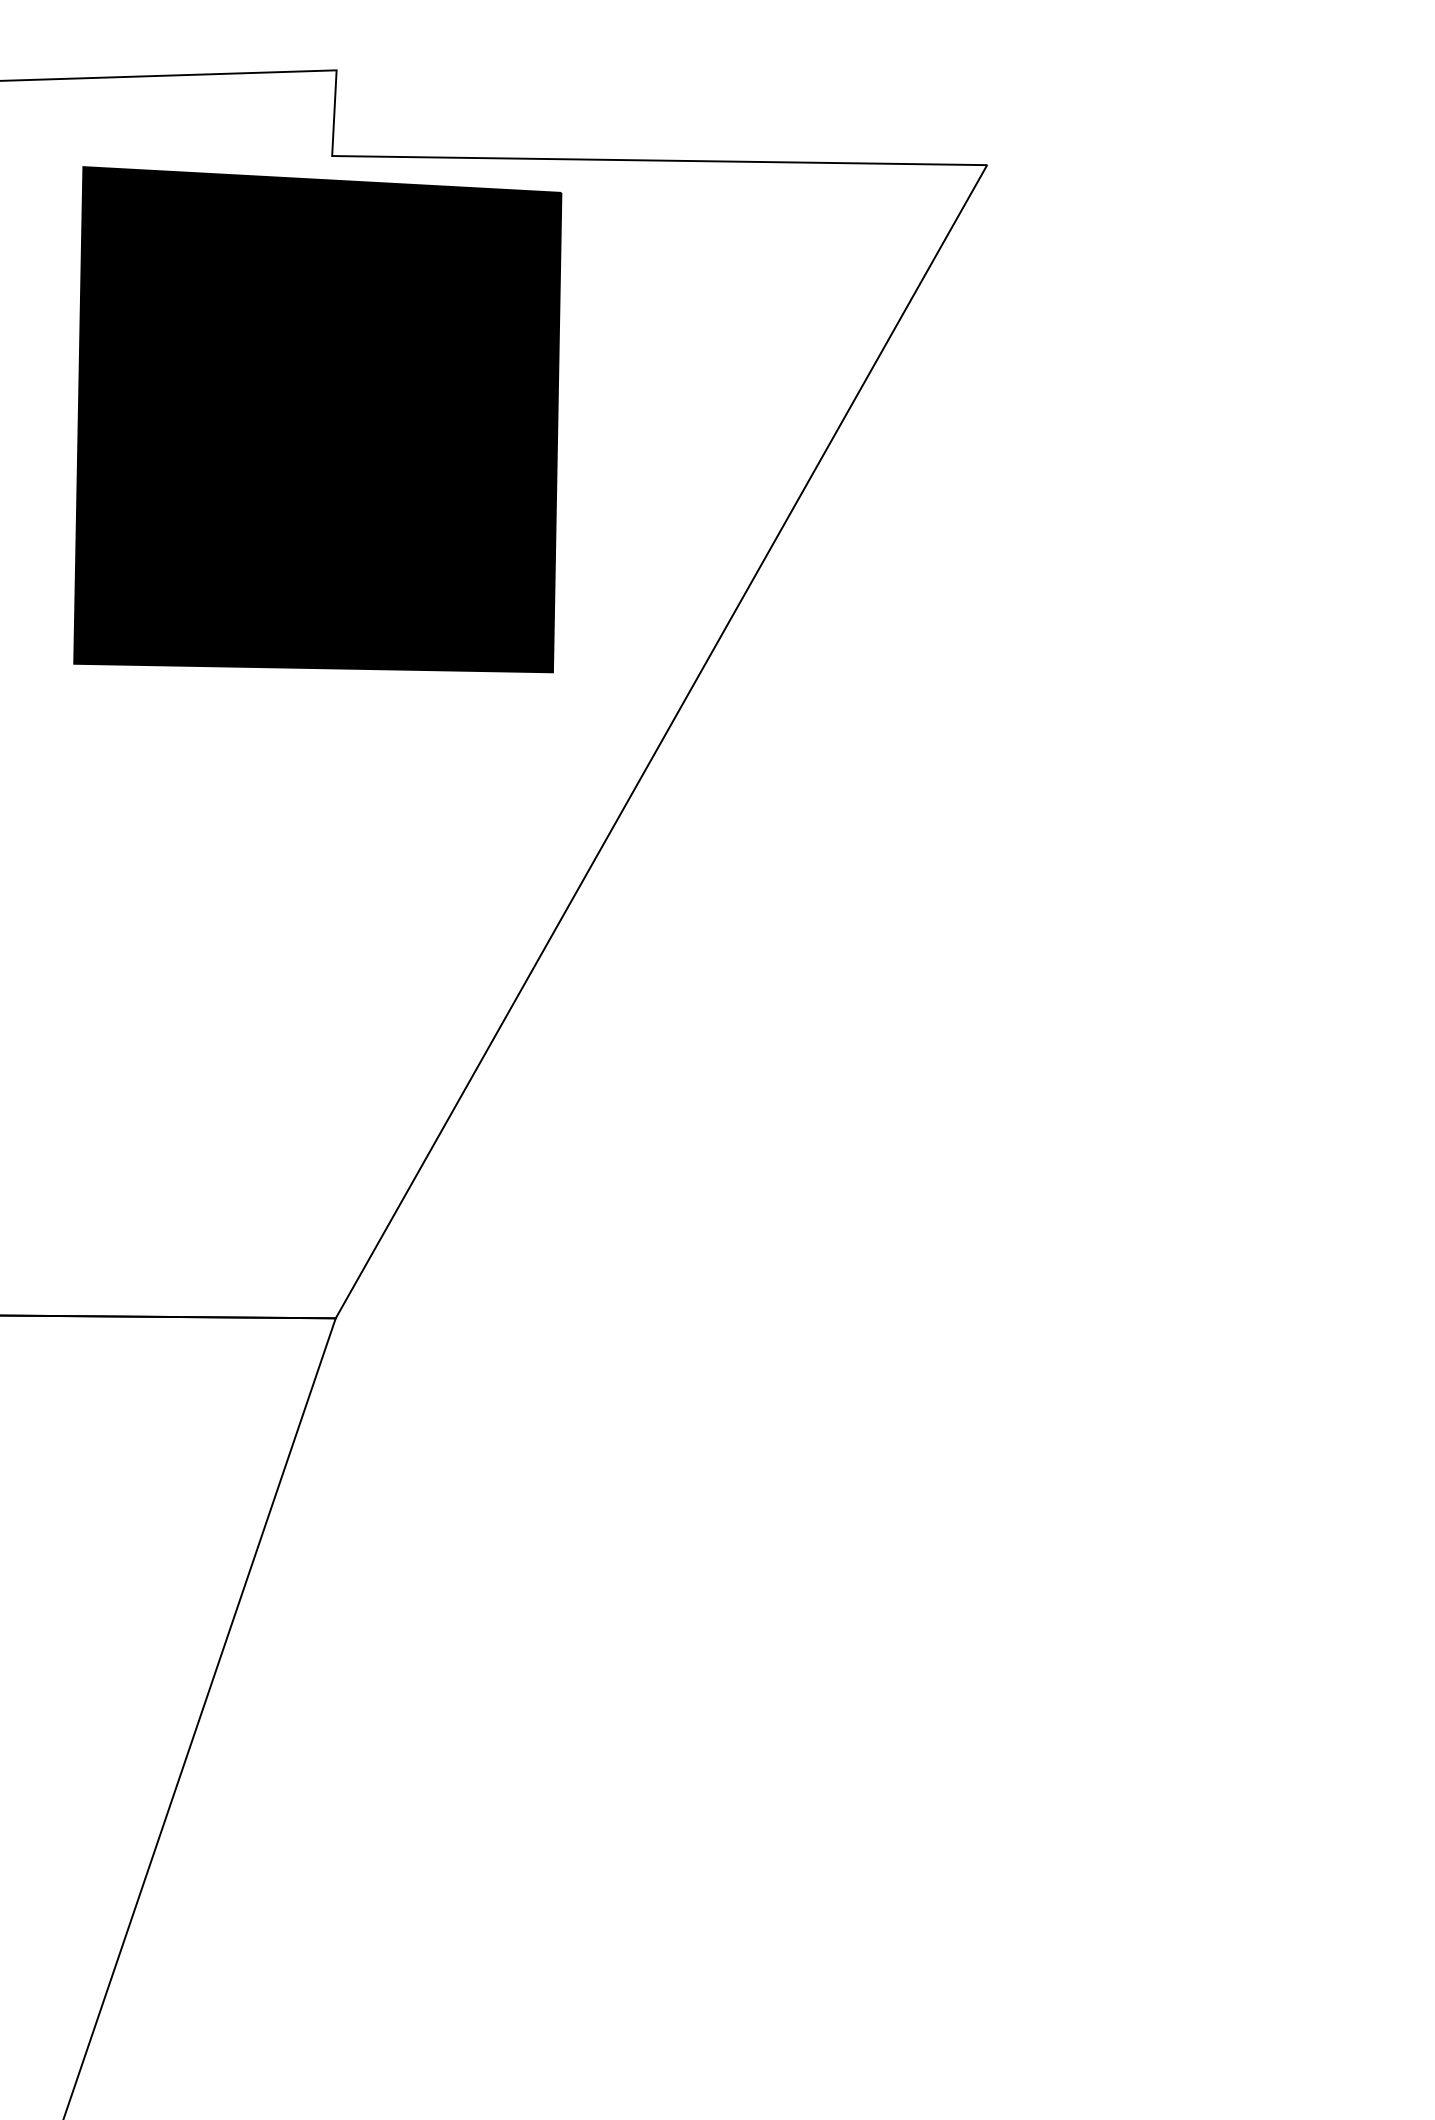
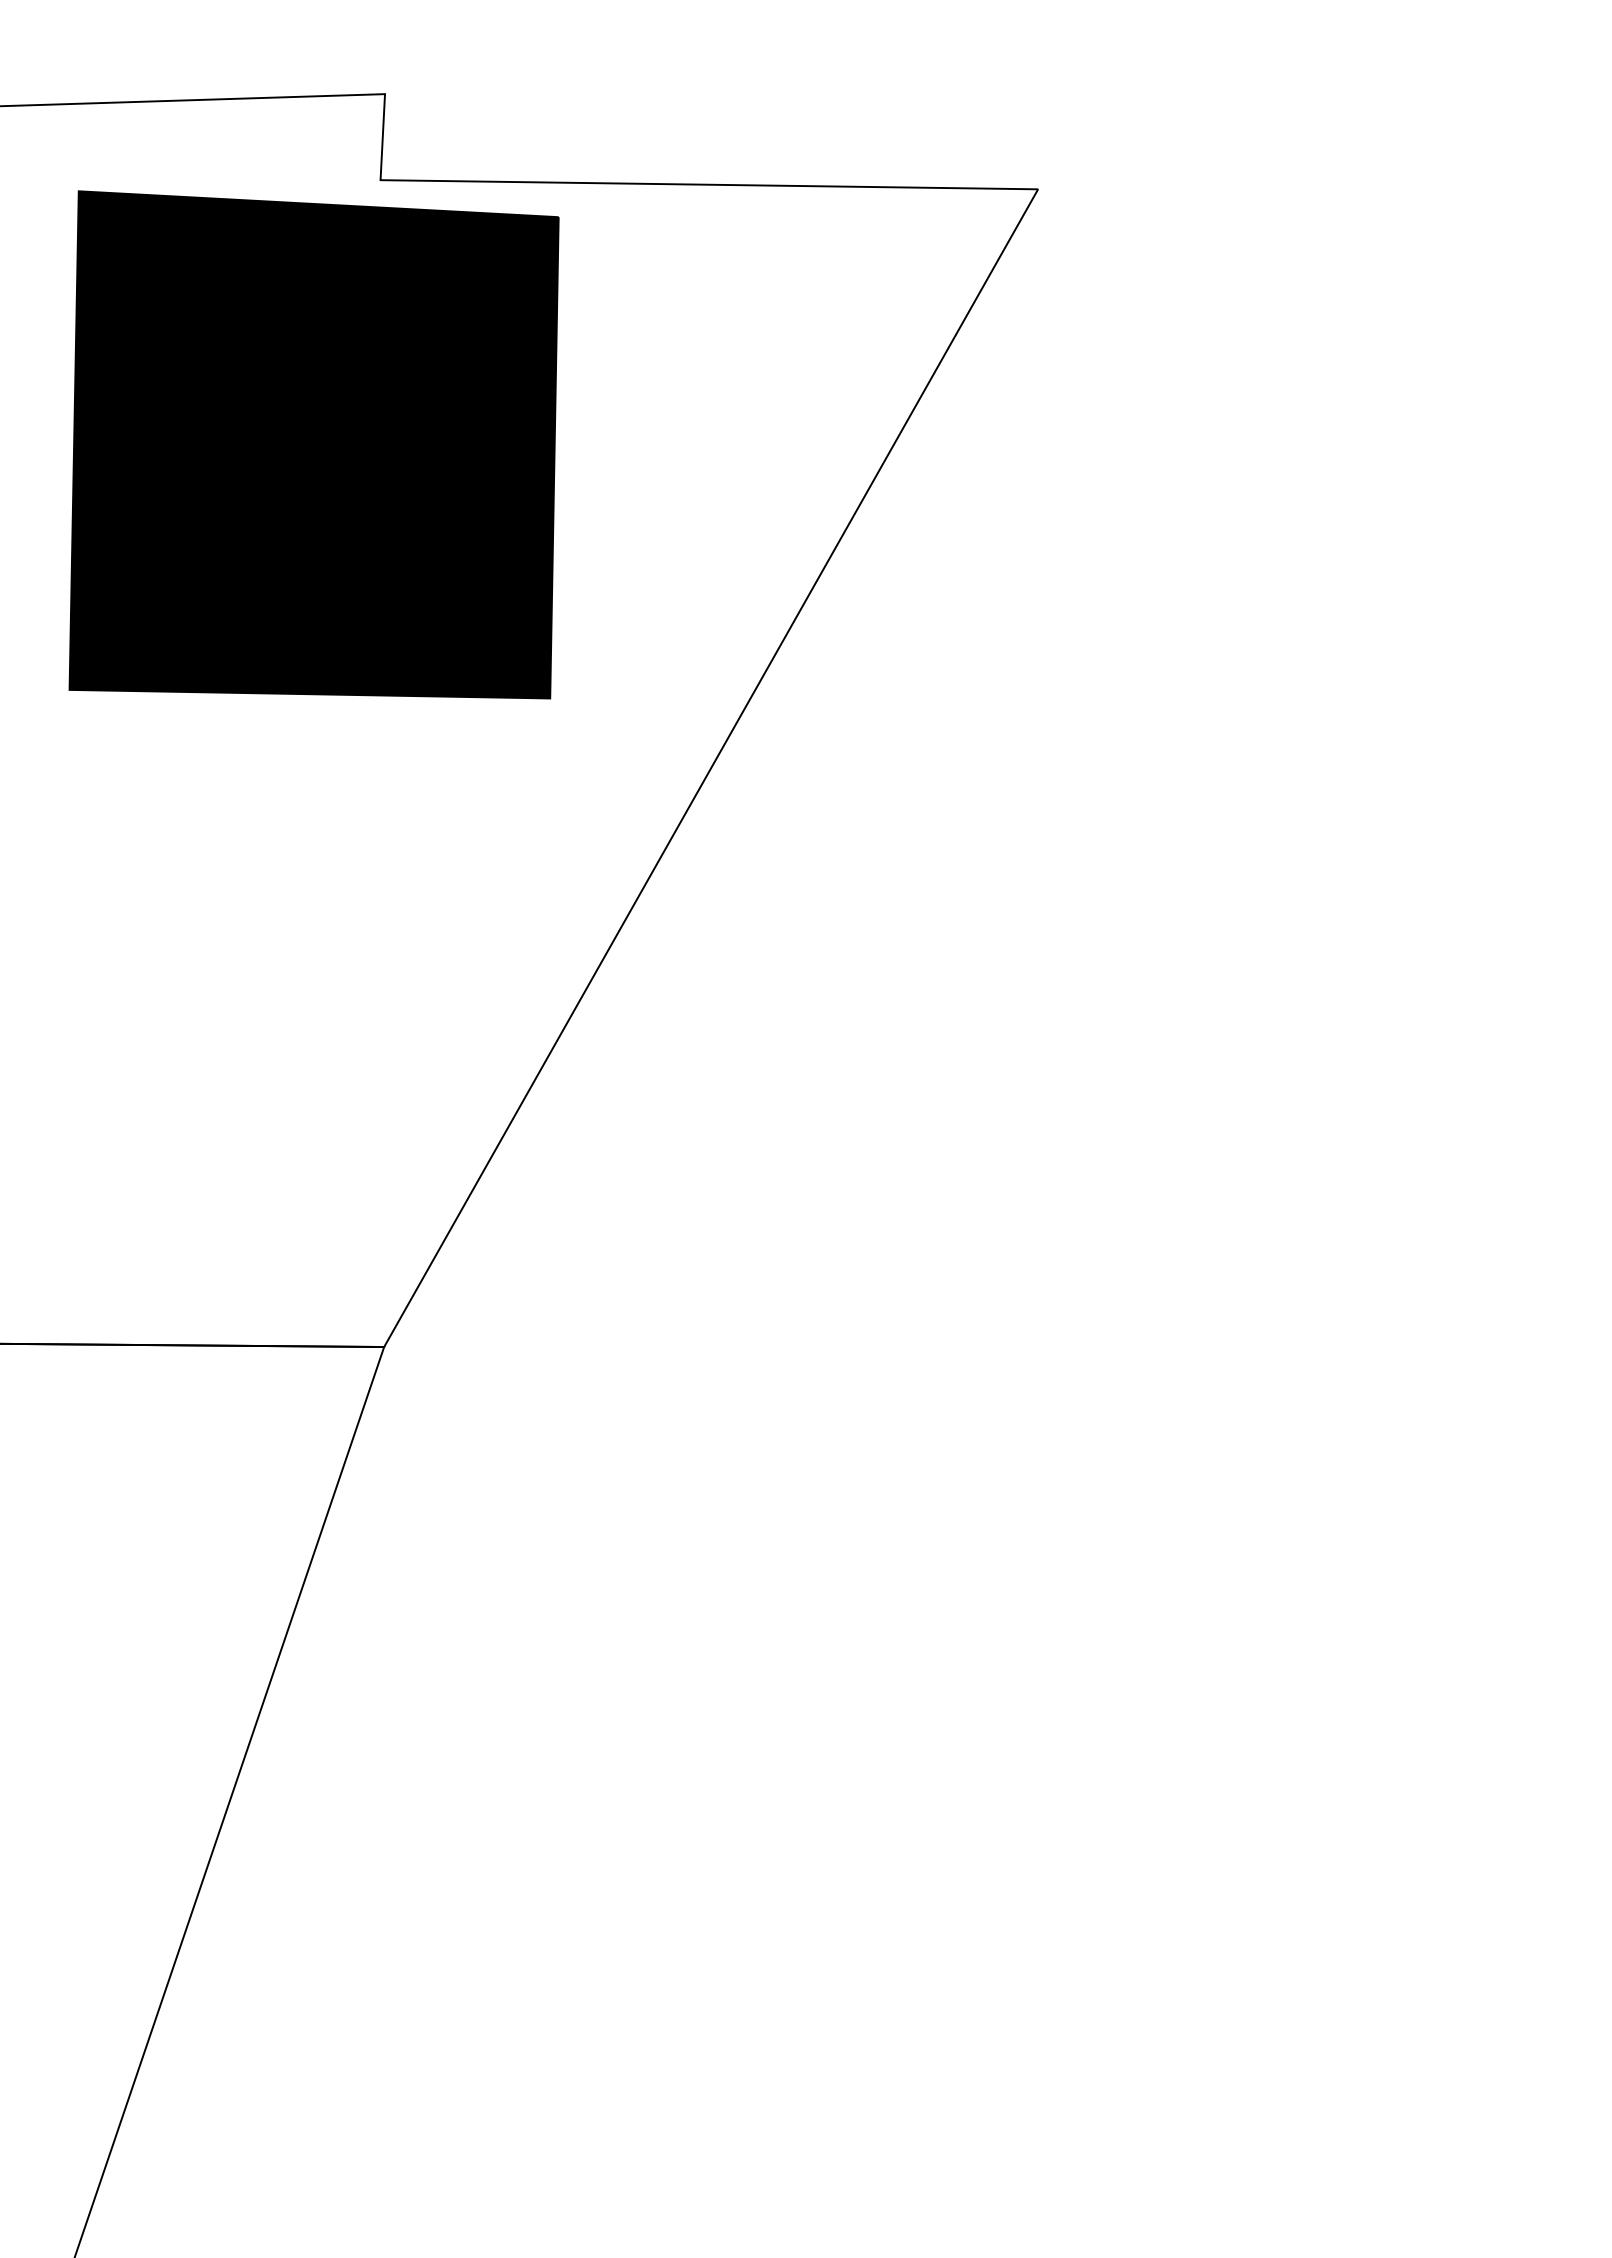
part: (317, 419) -> (313, 444), moved

